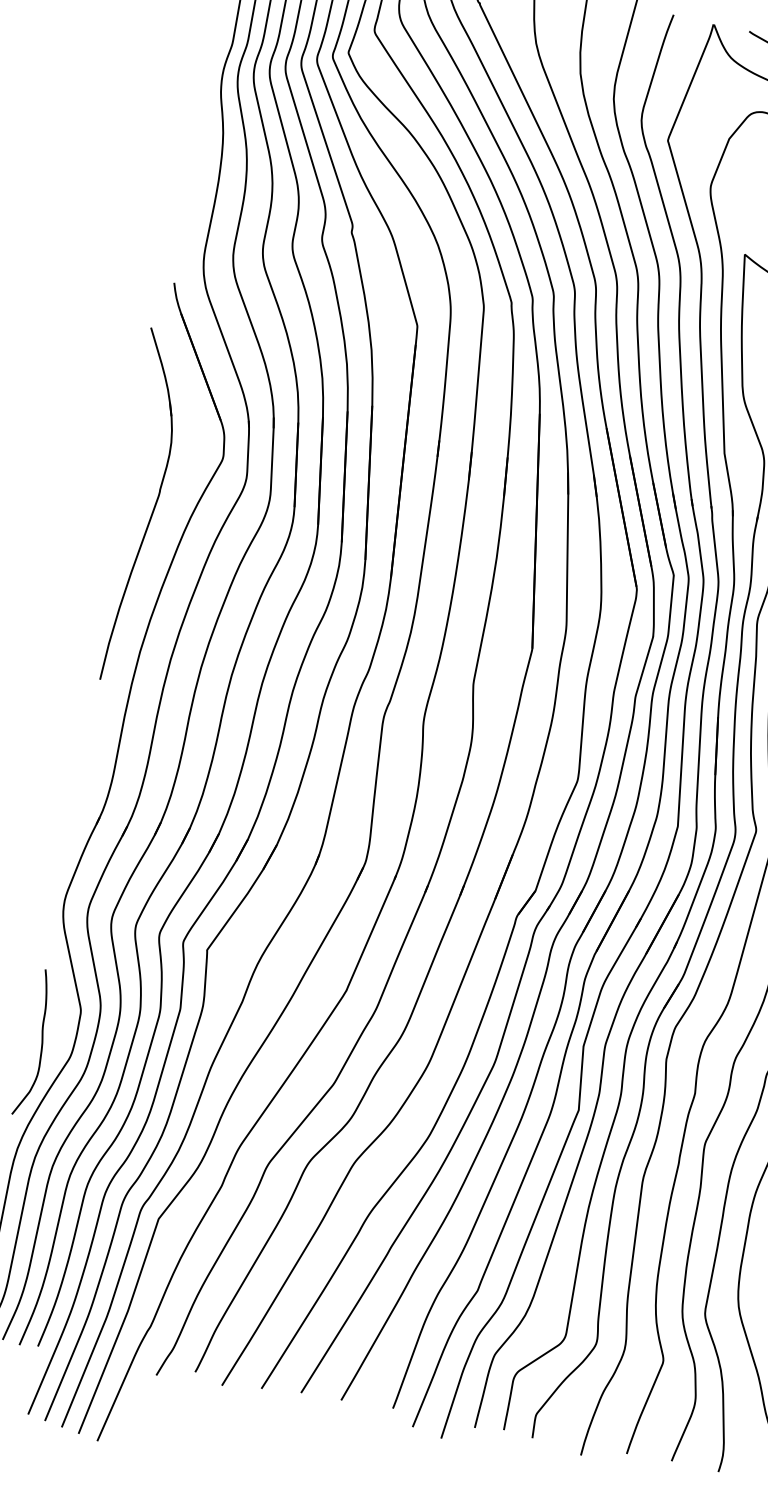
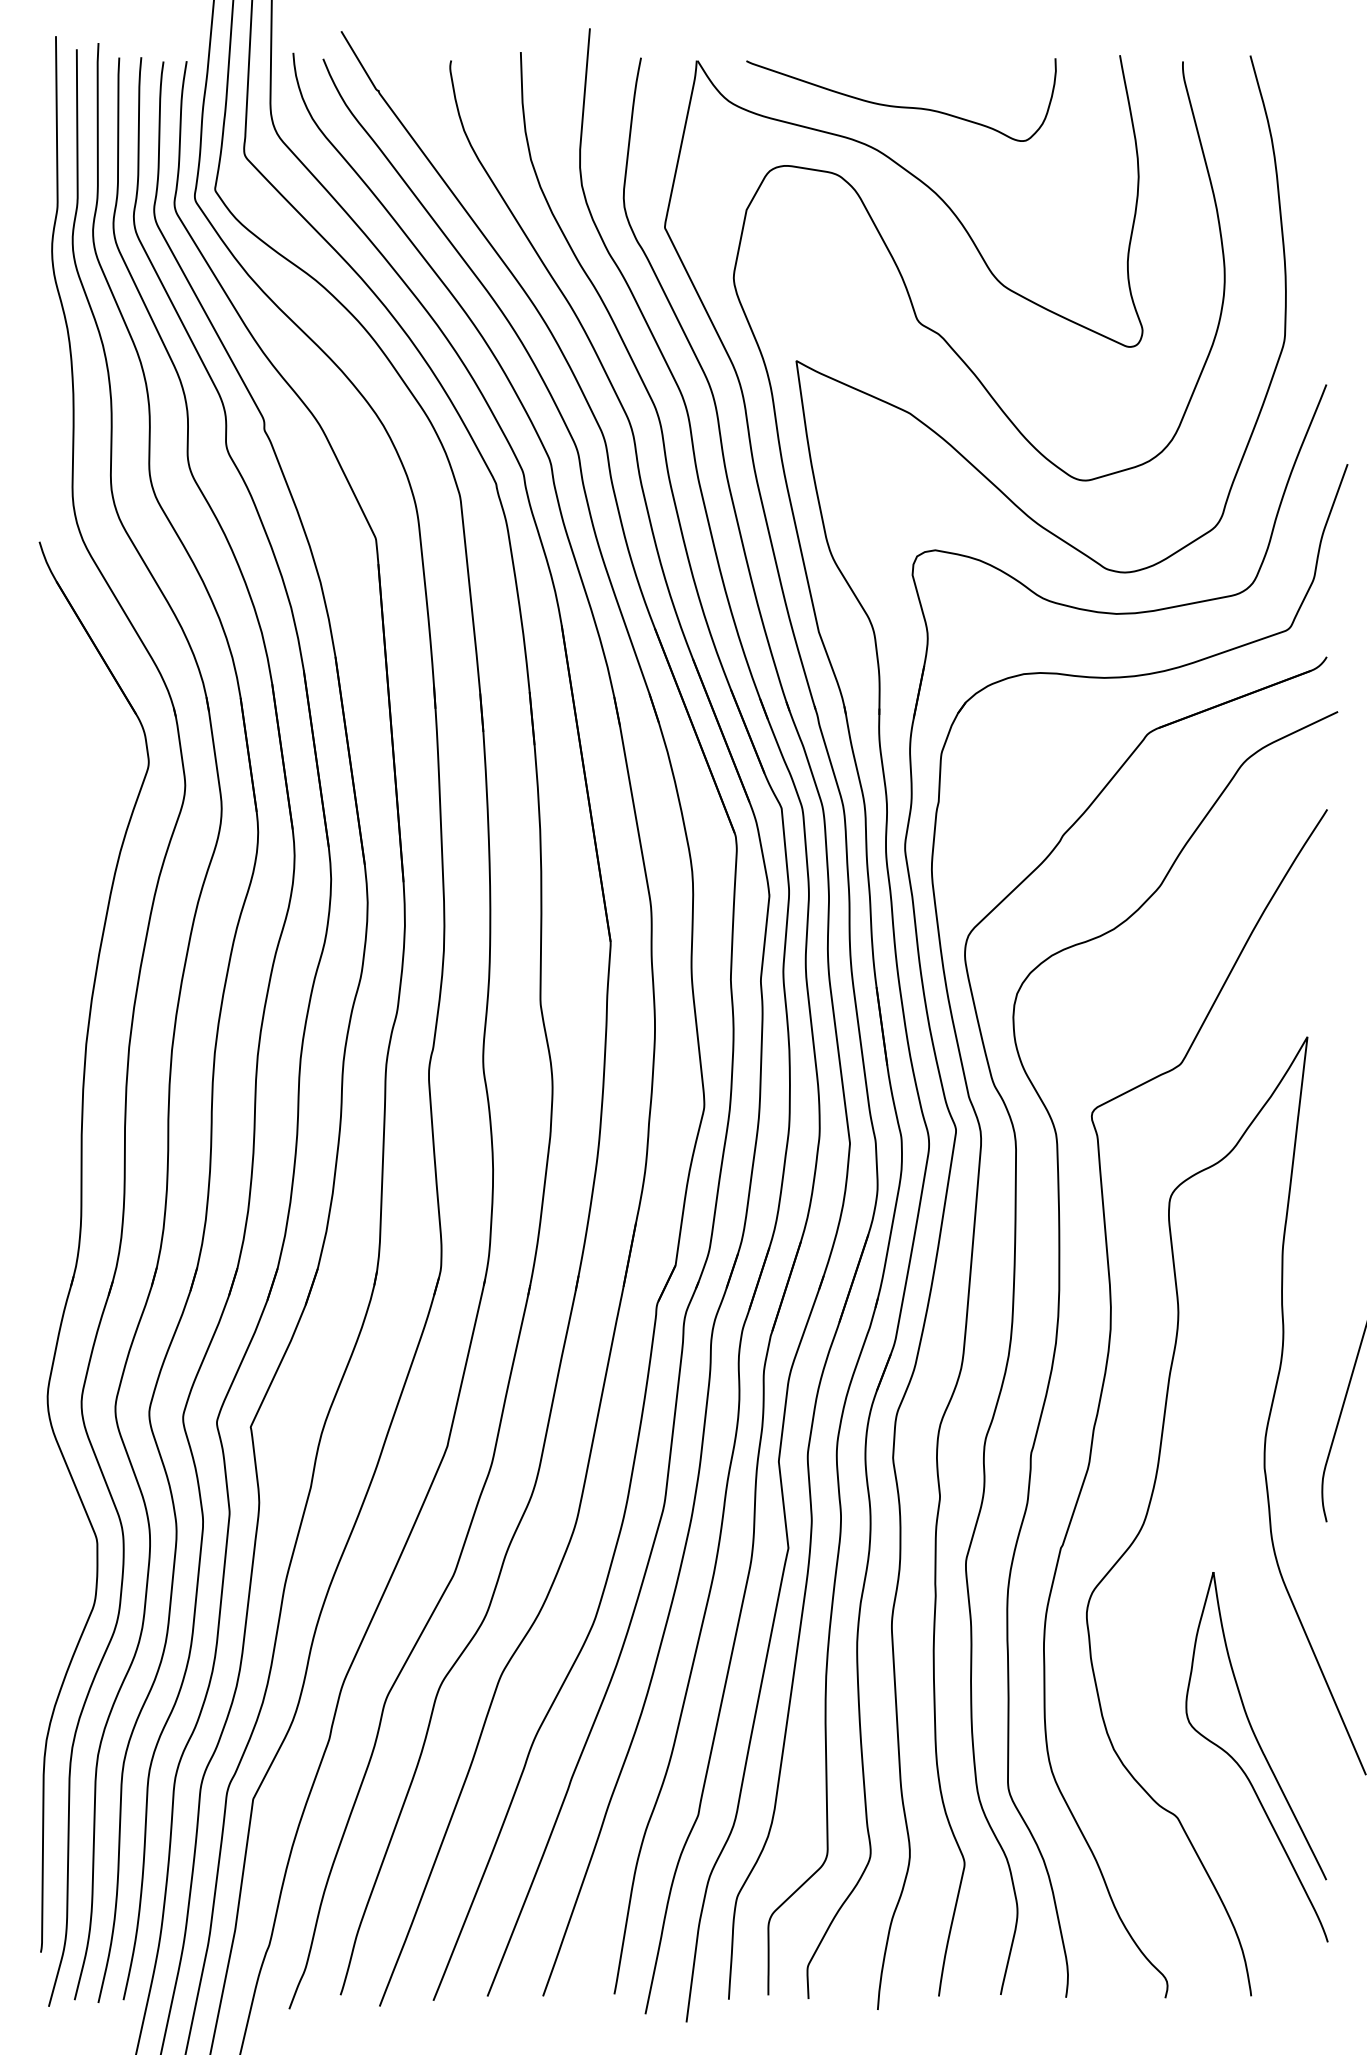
part: (152, 510) -> (67, 852), removed
curve: (41, 1044) -> (52, 1594), removed

